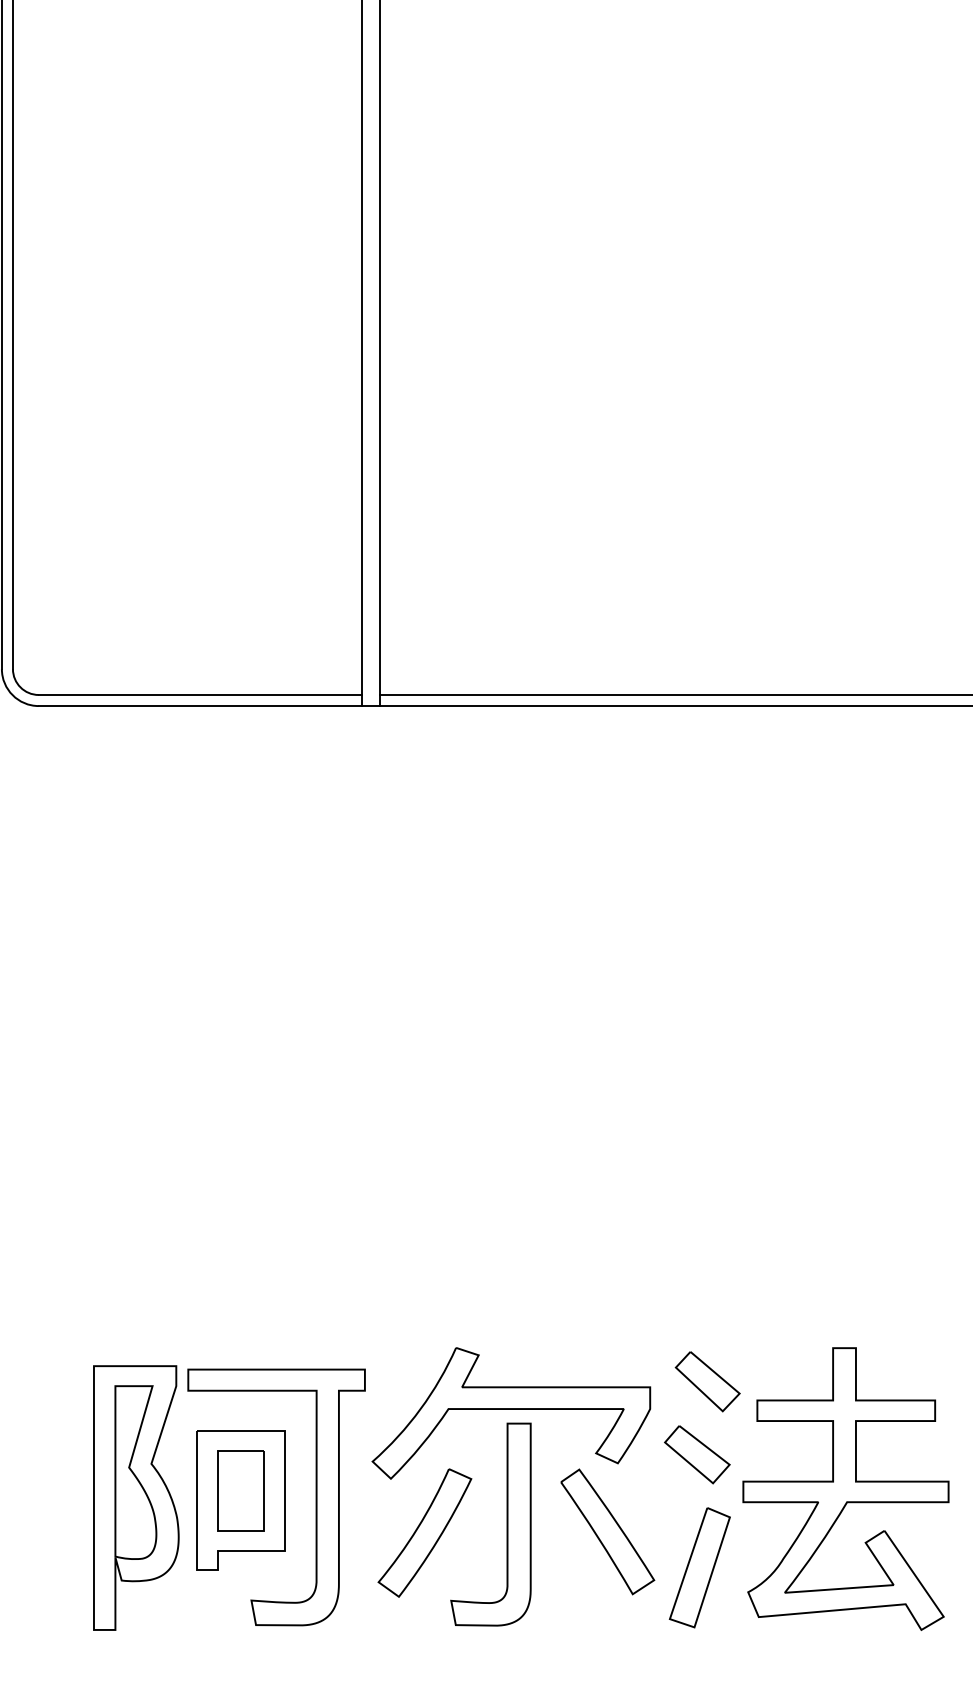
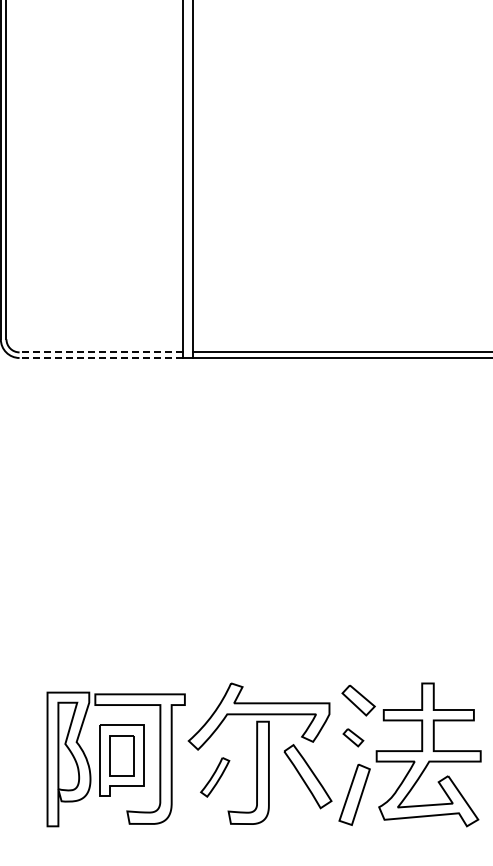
line: (200, 695) -> (101, 352), solid -> dashed
line: (200, 707) -> (101, 358), solid -> dashed
part: (697, 1454) -> (353, 737), size x0.6
part: (423, 1533) -> (214, 777), size x0.6

